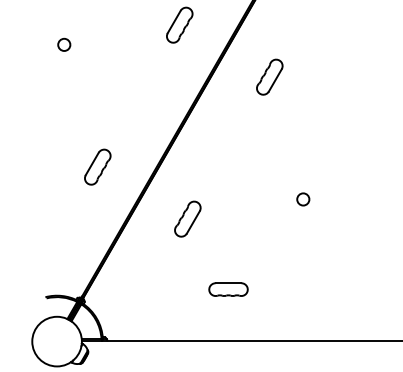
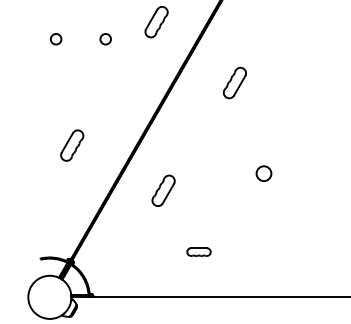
circle: (121, 44) -> (105, 38), added
part: (269, 76) -> (234, 82), moved
part: (97, 166) -> (71, 145), moved
circle: (303, 199) -> (264, 173), size x1.4
part: (228, 289) -> (198, 252), size x0.7

